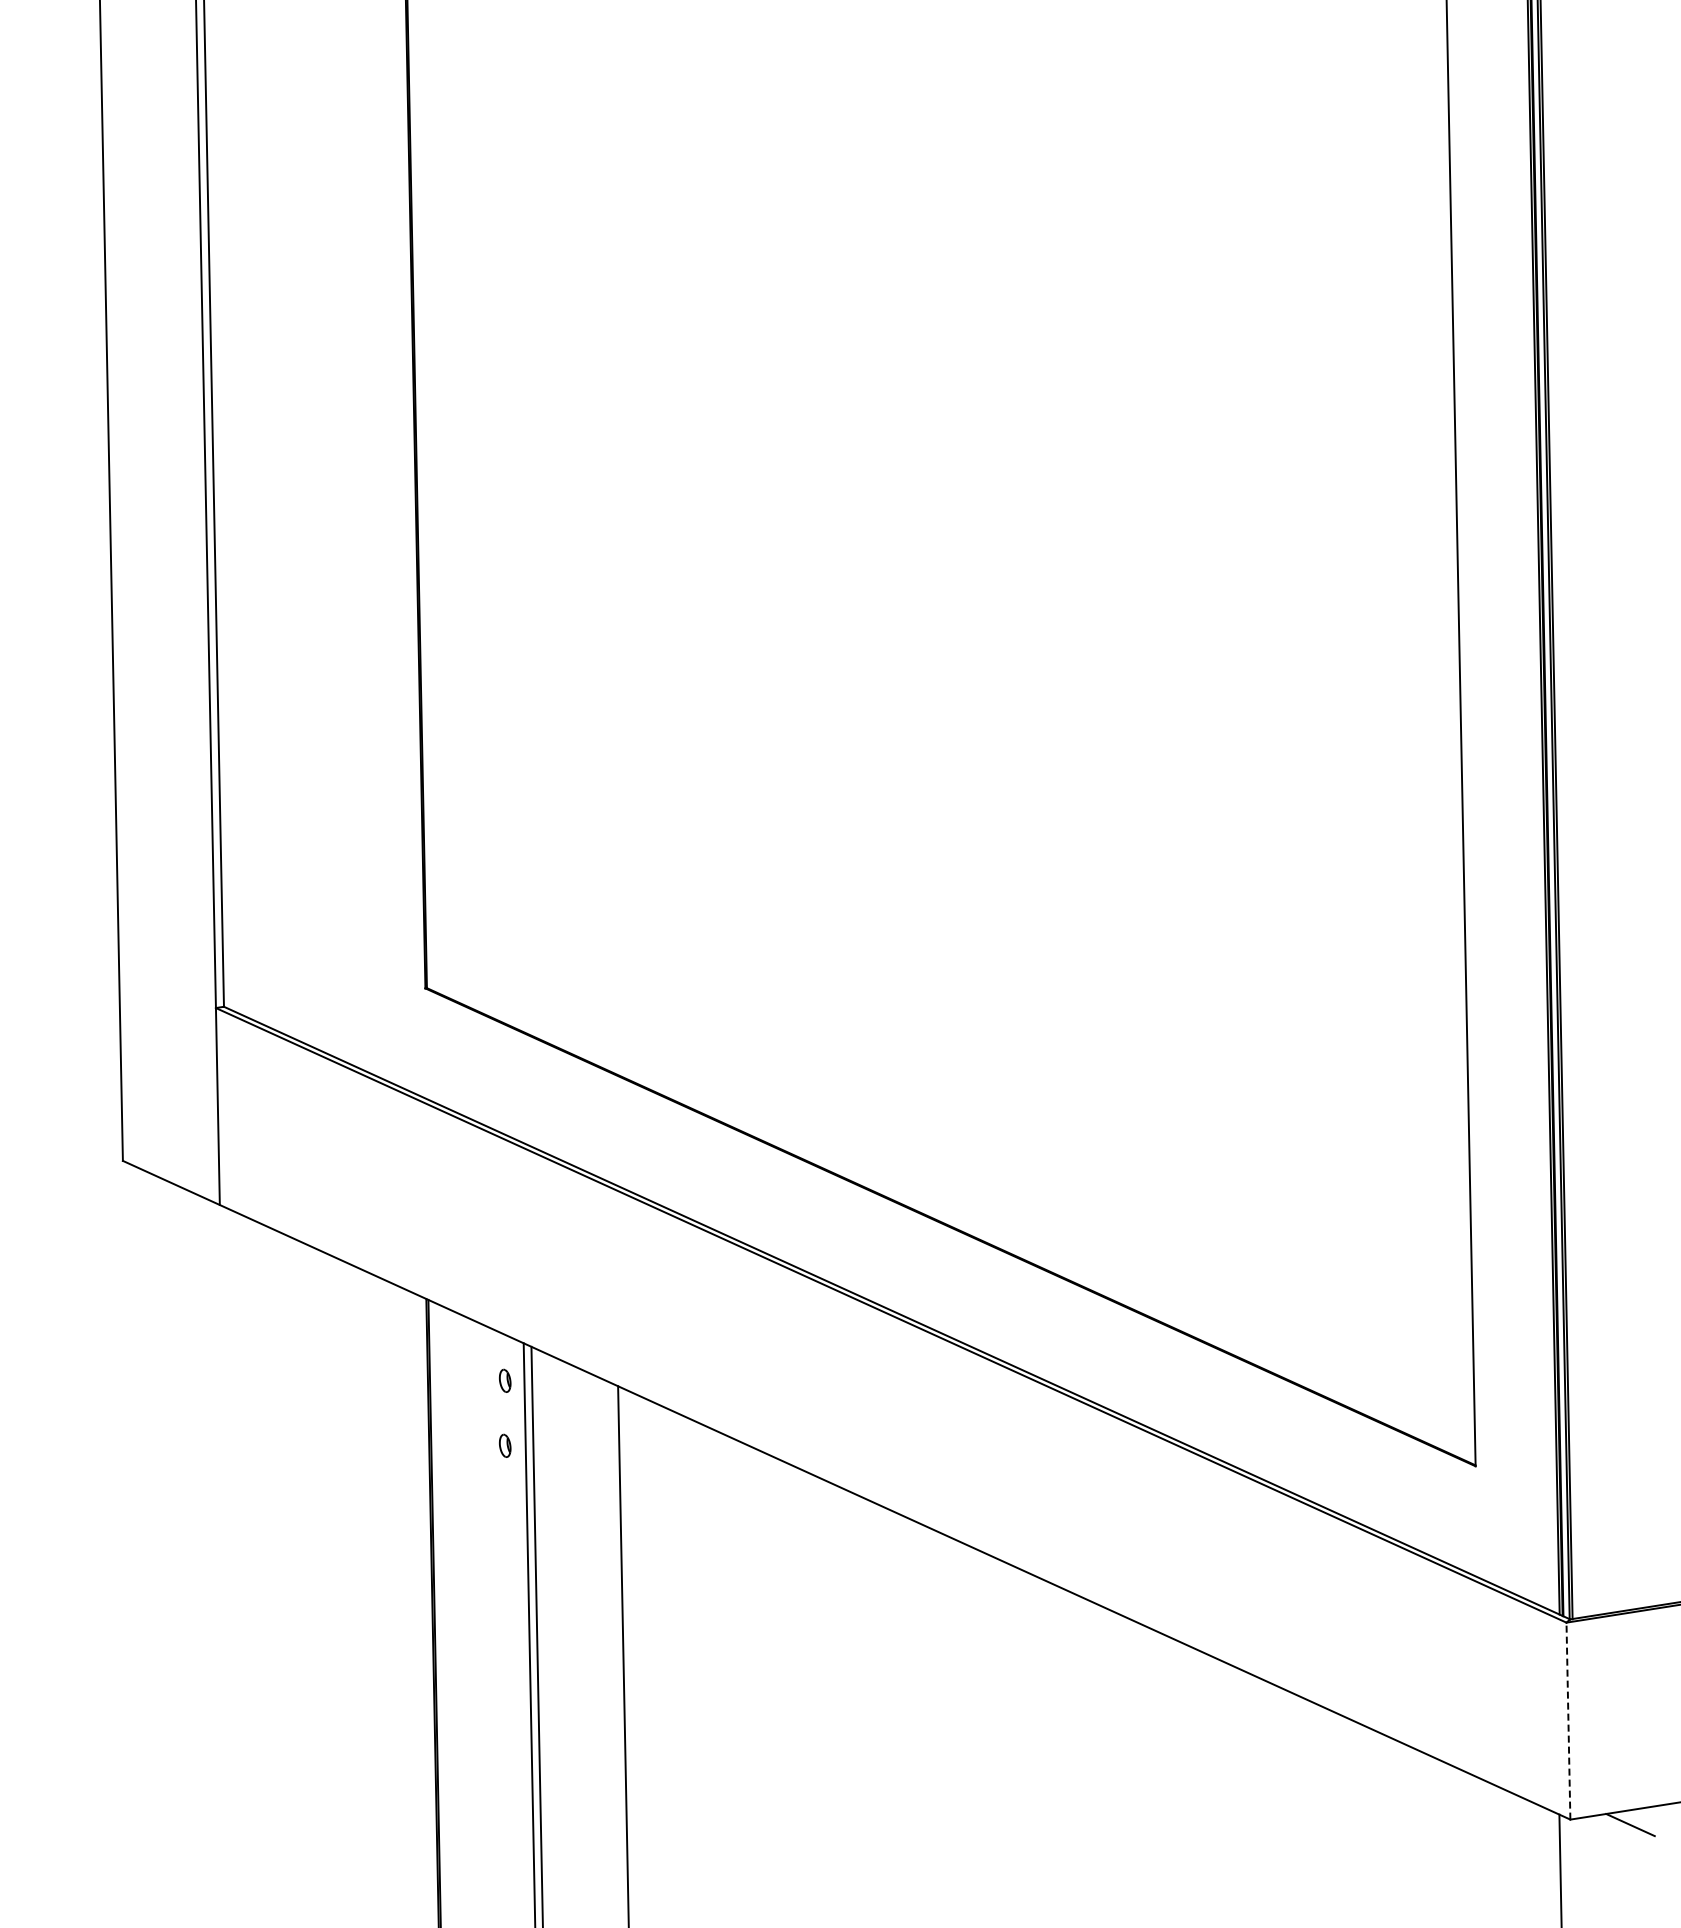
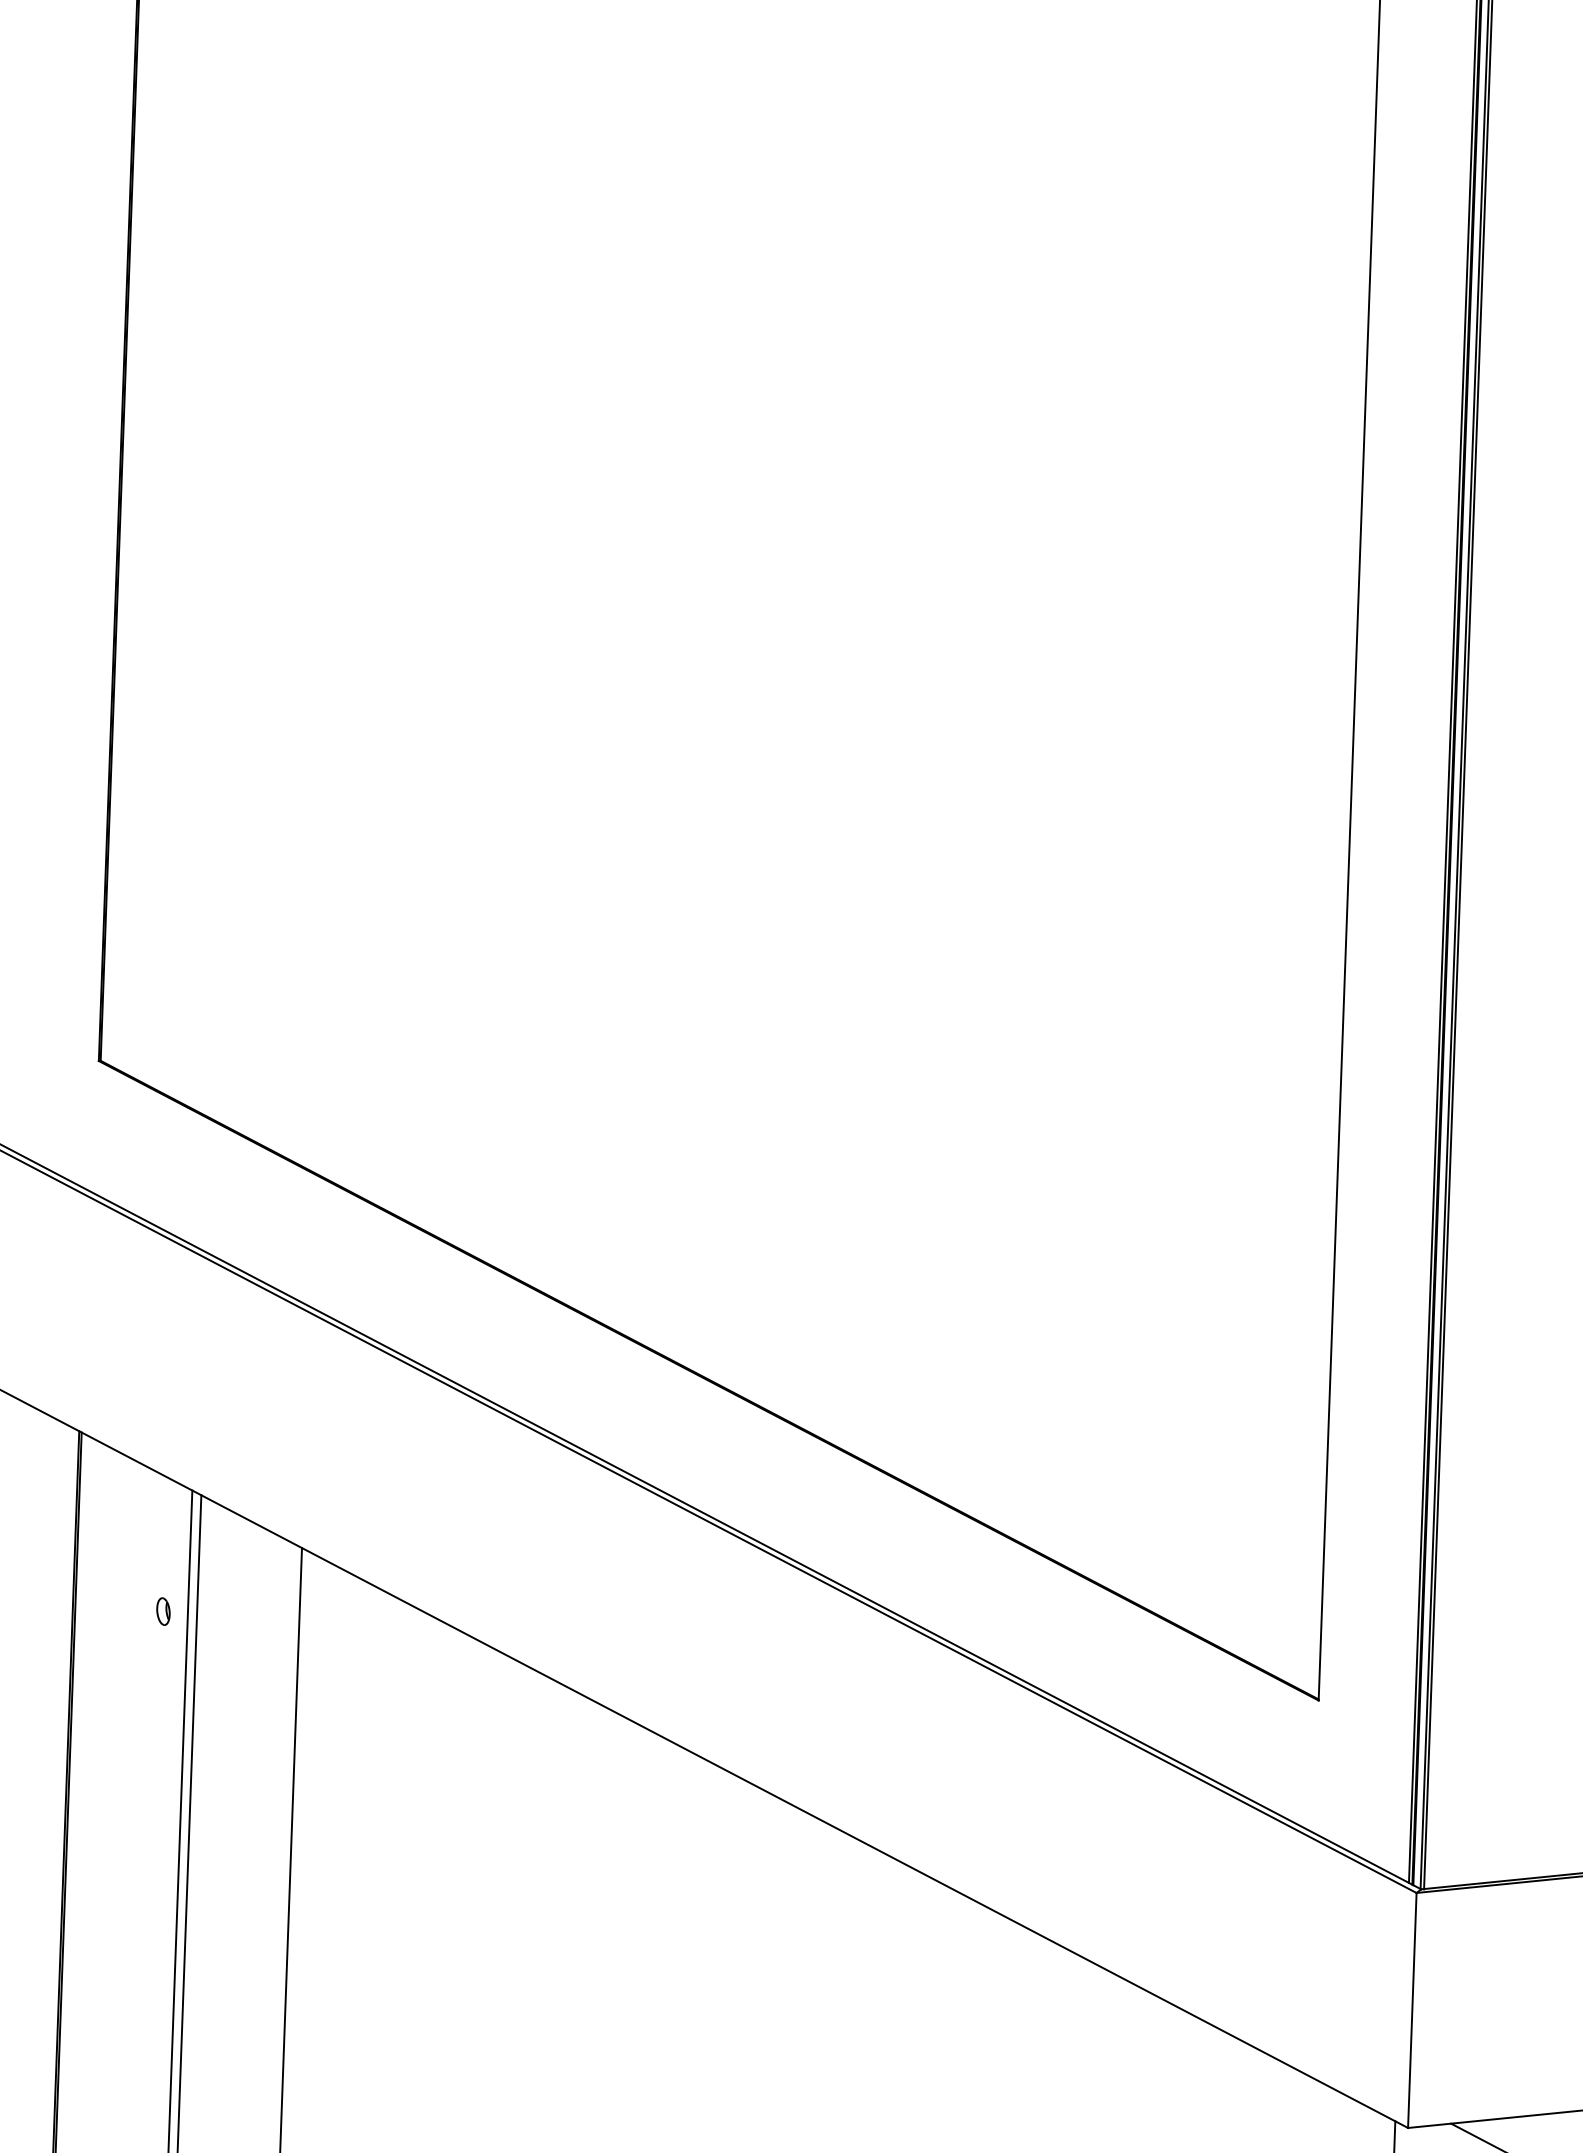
part: (505, 1380) -> (168, 1533), removed
line: (1568, 1720) -> (1412, 2009), dashed -> solid

